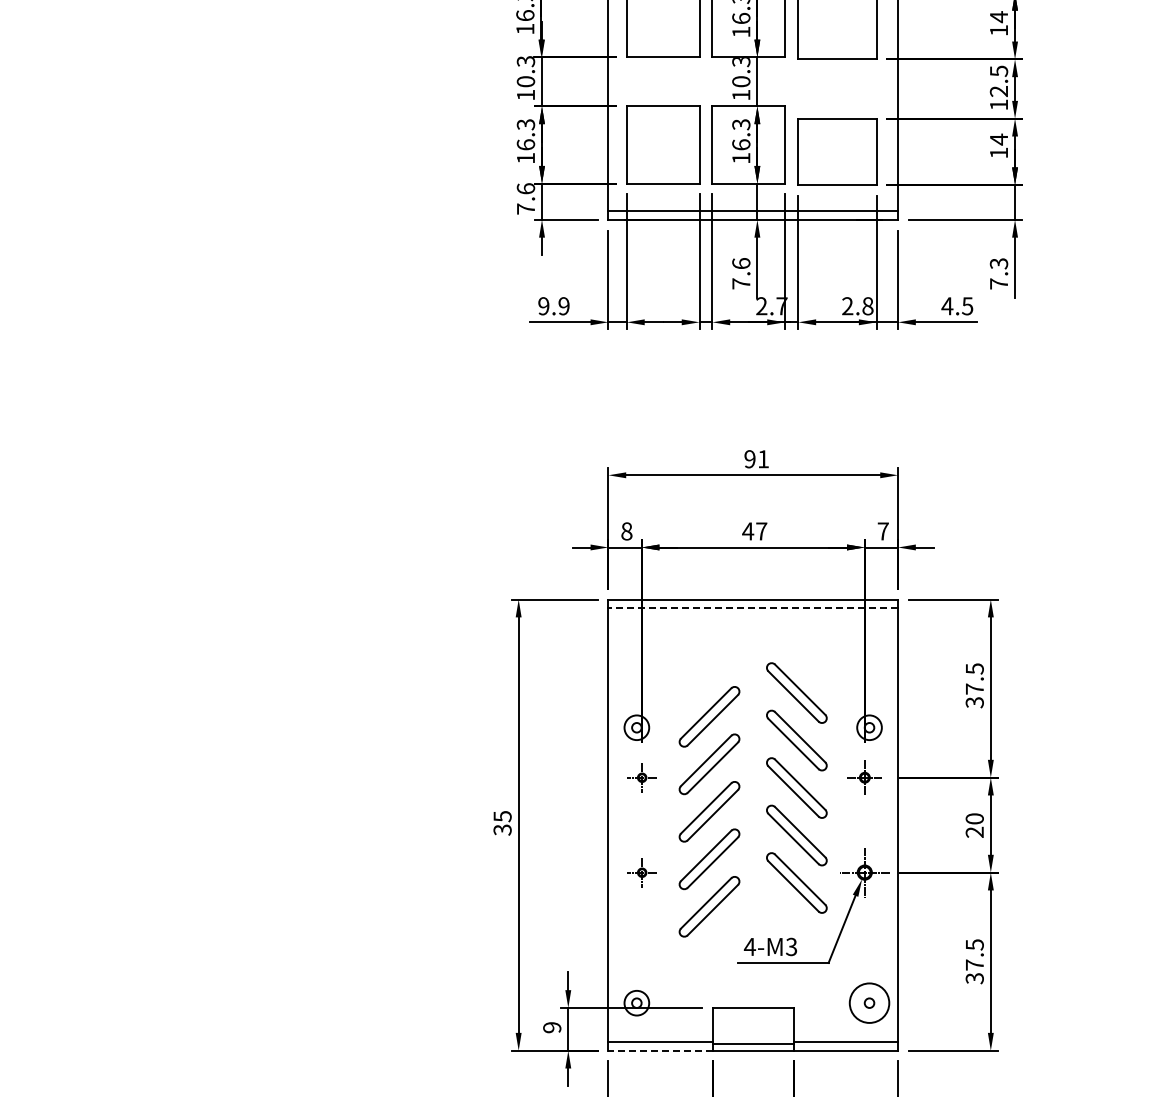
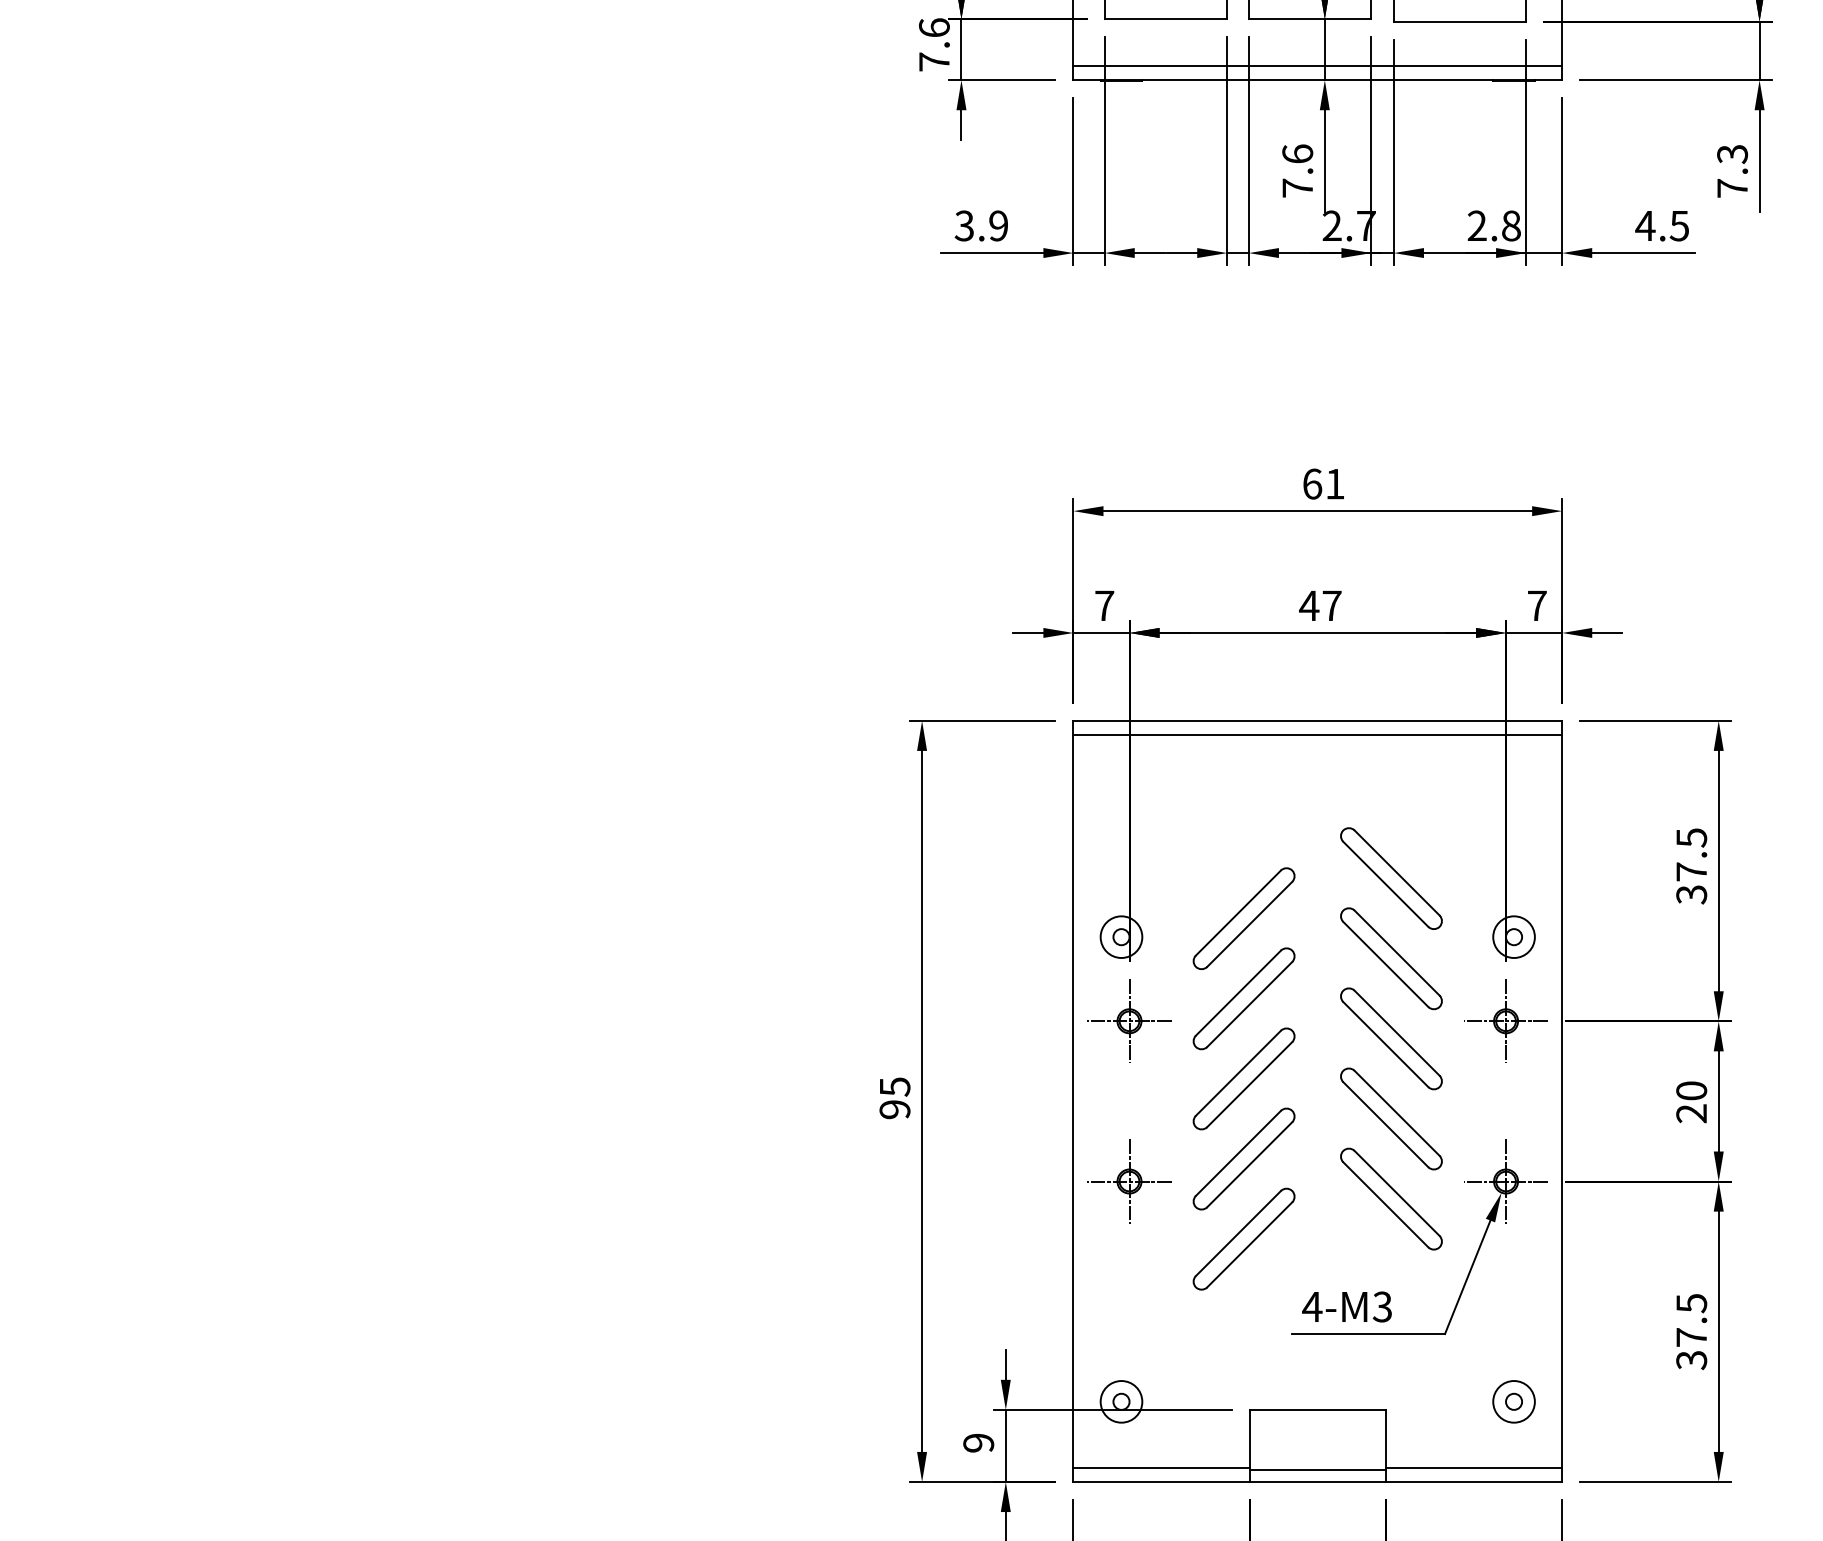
text: (543, 306) -> (963, 226), 9.9 -> 3.9
text: (749, 459) -> (1311, 484), 91 -> 61
text: (626, 531) -> (1104, 605), 8 -> 7
line: (753, 608) -> (1318, 735), dashed -> solid
part: (642, 777) -> (1131, 1021), size x1.67
part: (864, 777) -> (1505, 1021), size x1.43
text: (502, 829) -> (894, 1108), 35 -> 95
part: (642, 872) -> (1131, 1181), size x1.67
circle: (869, 1002) -> (1513, 1400), size x0.62
line: (660, 1050) -> (1161, 1481), dashed -> solid

